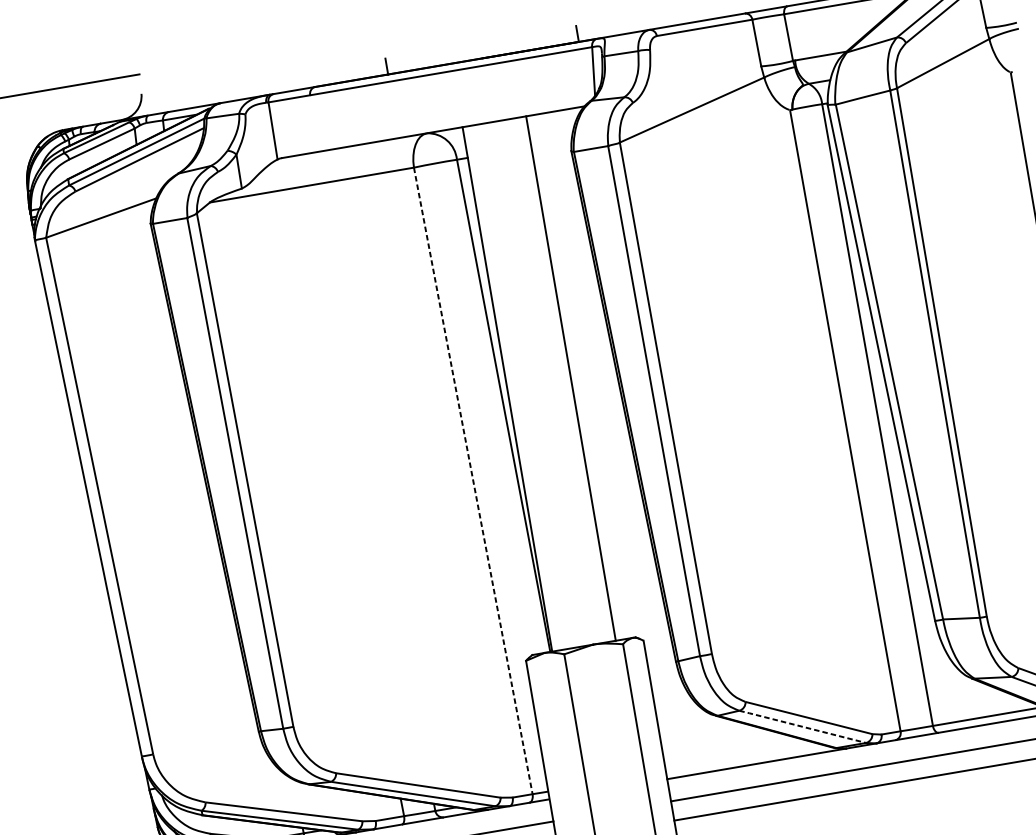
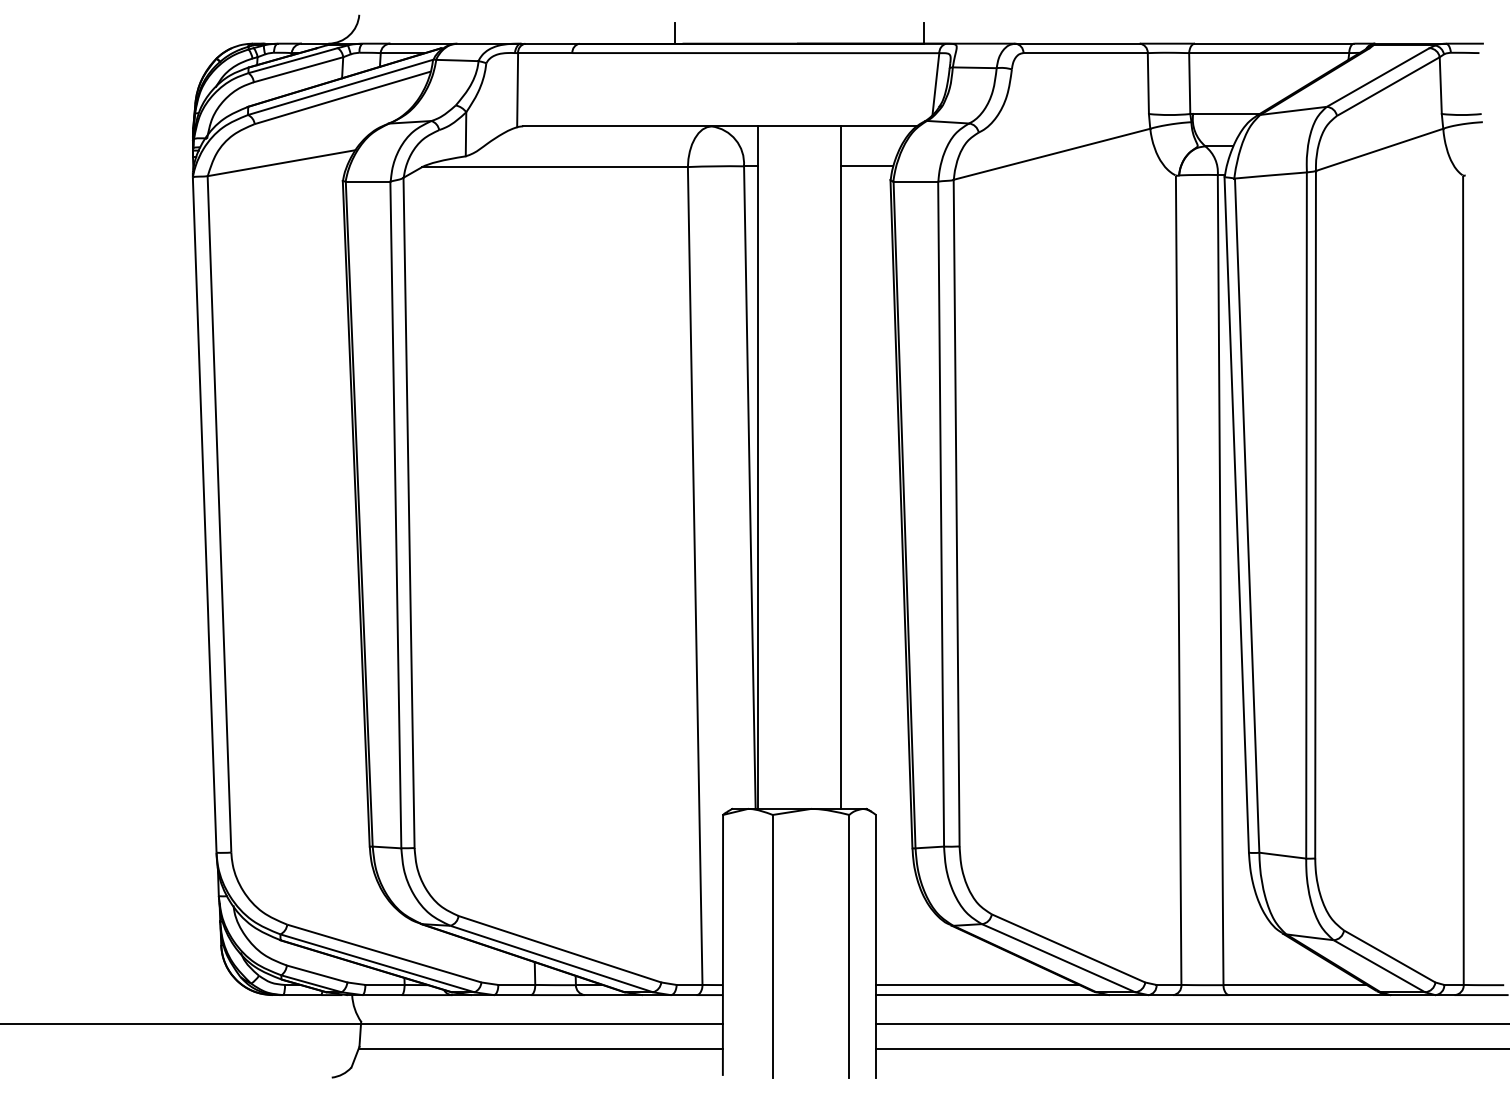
line: (551, 143) -> (866, 166), added
line: (473, 480) -> (695, 575), dashed -> solid
line: (801, 726) -> (1057, 957), dashed -> solid
line: (743, 758) -> (977, 985), added

